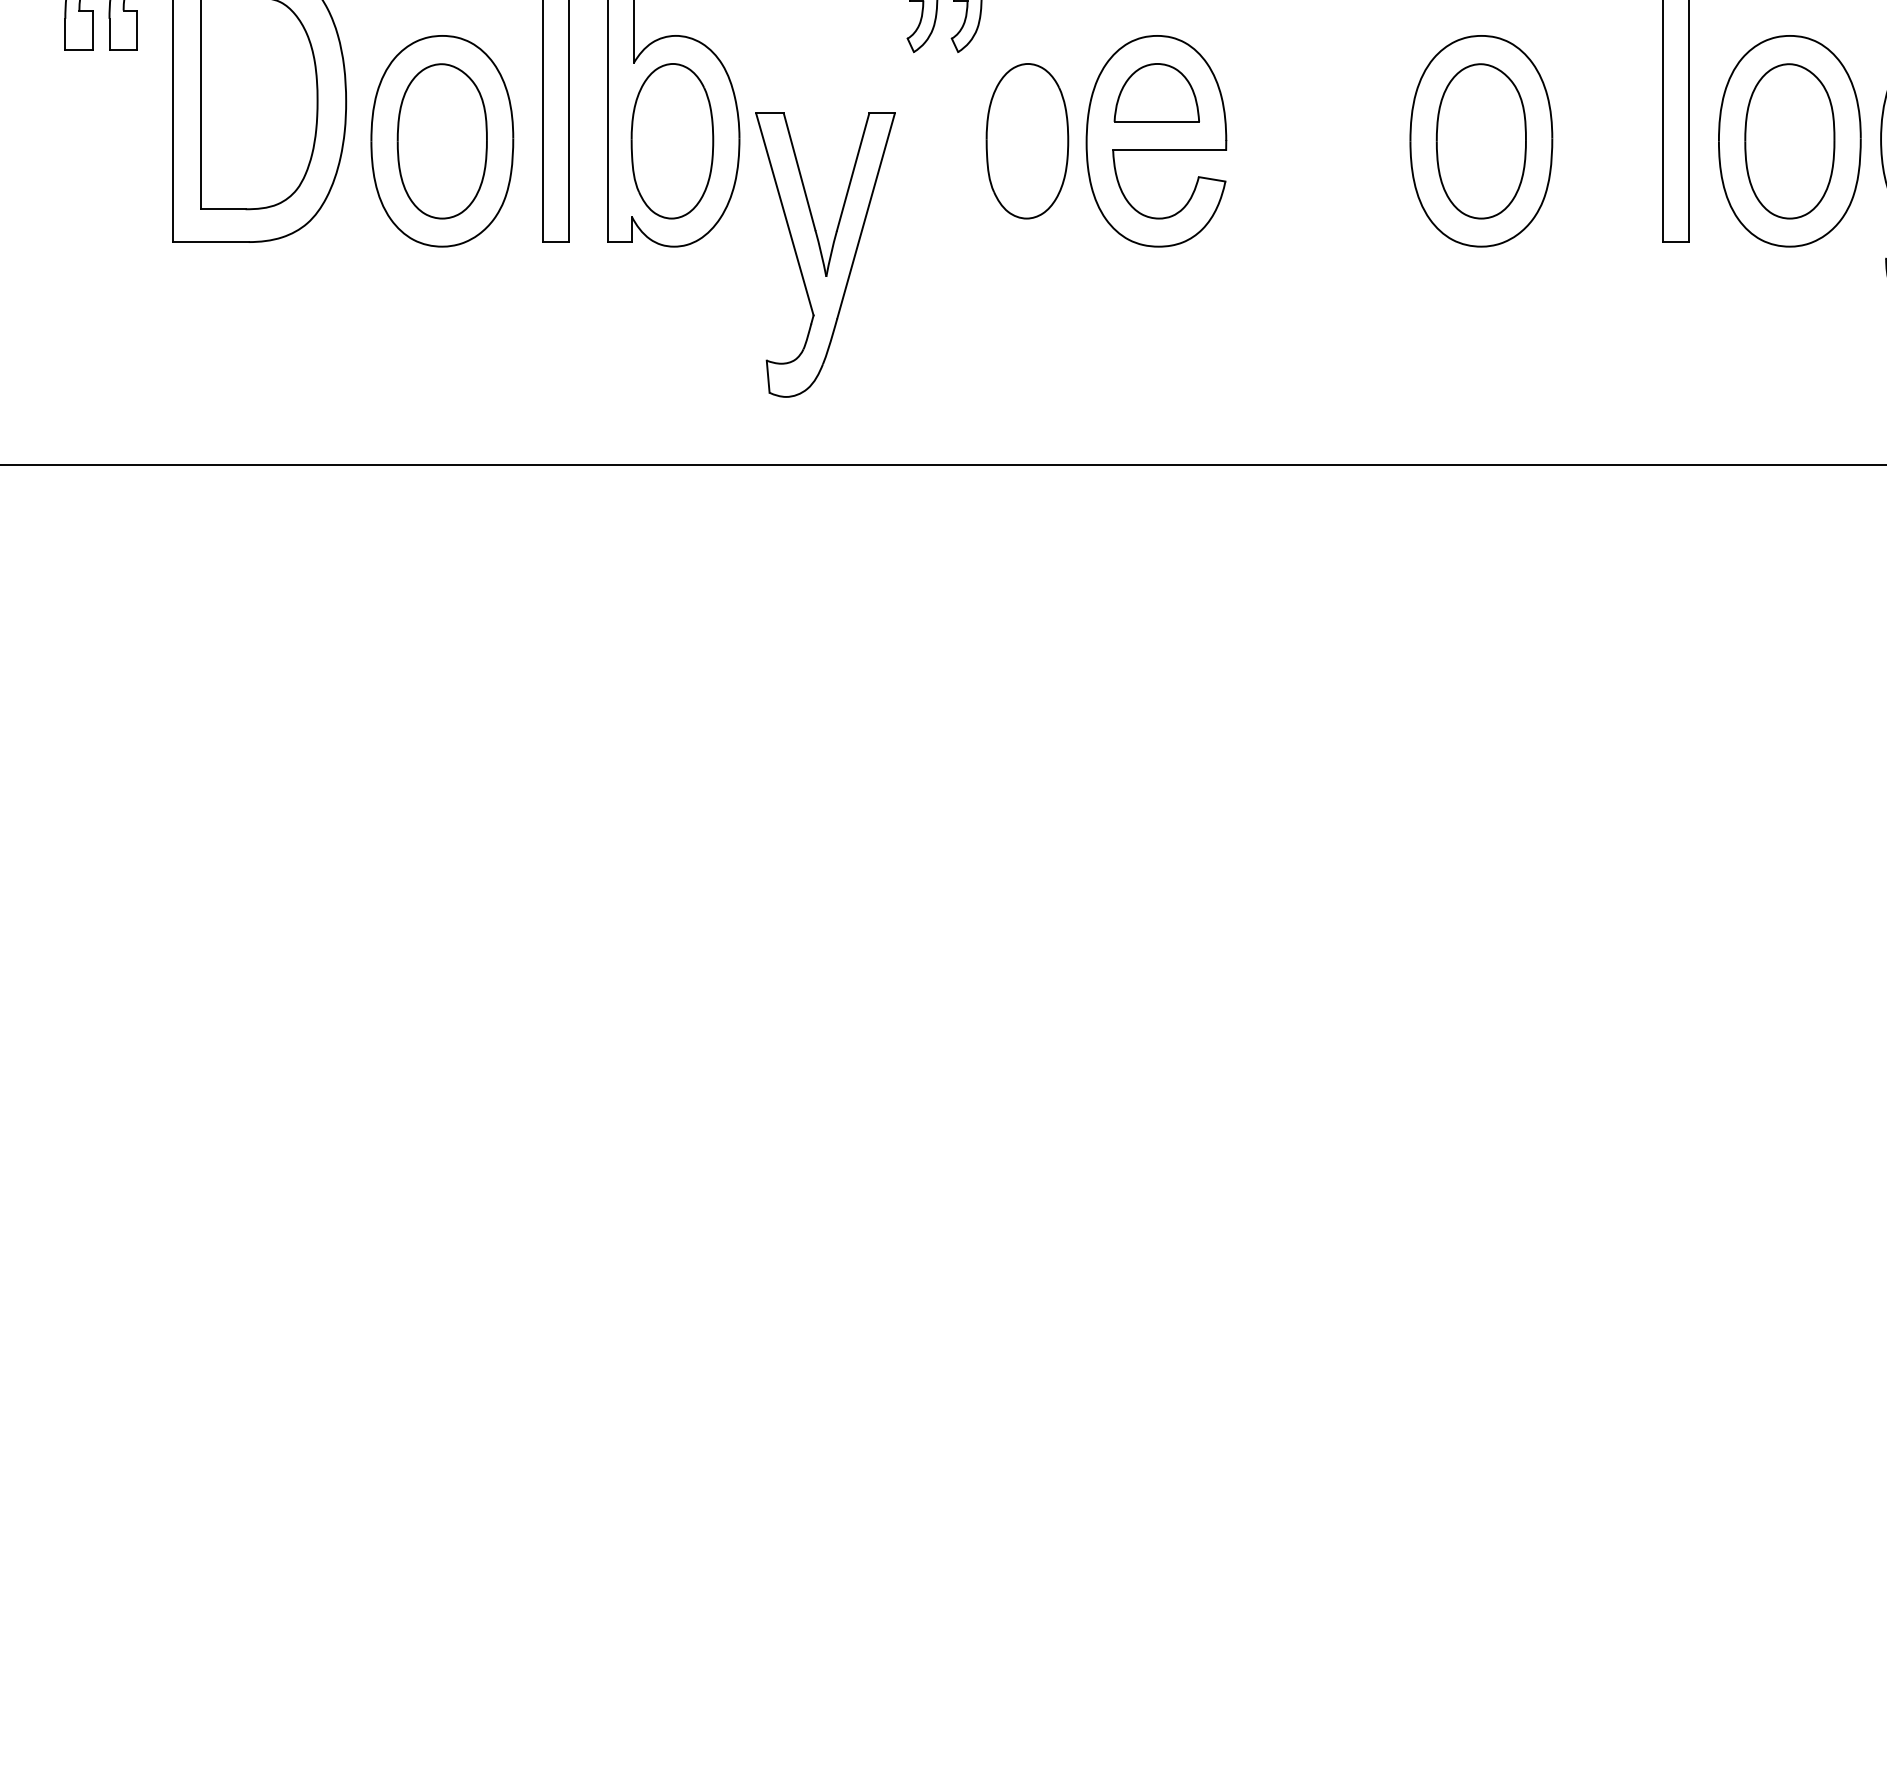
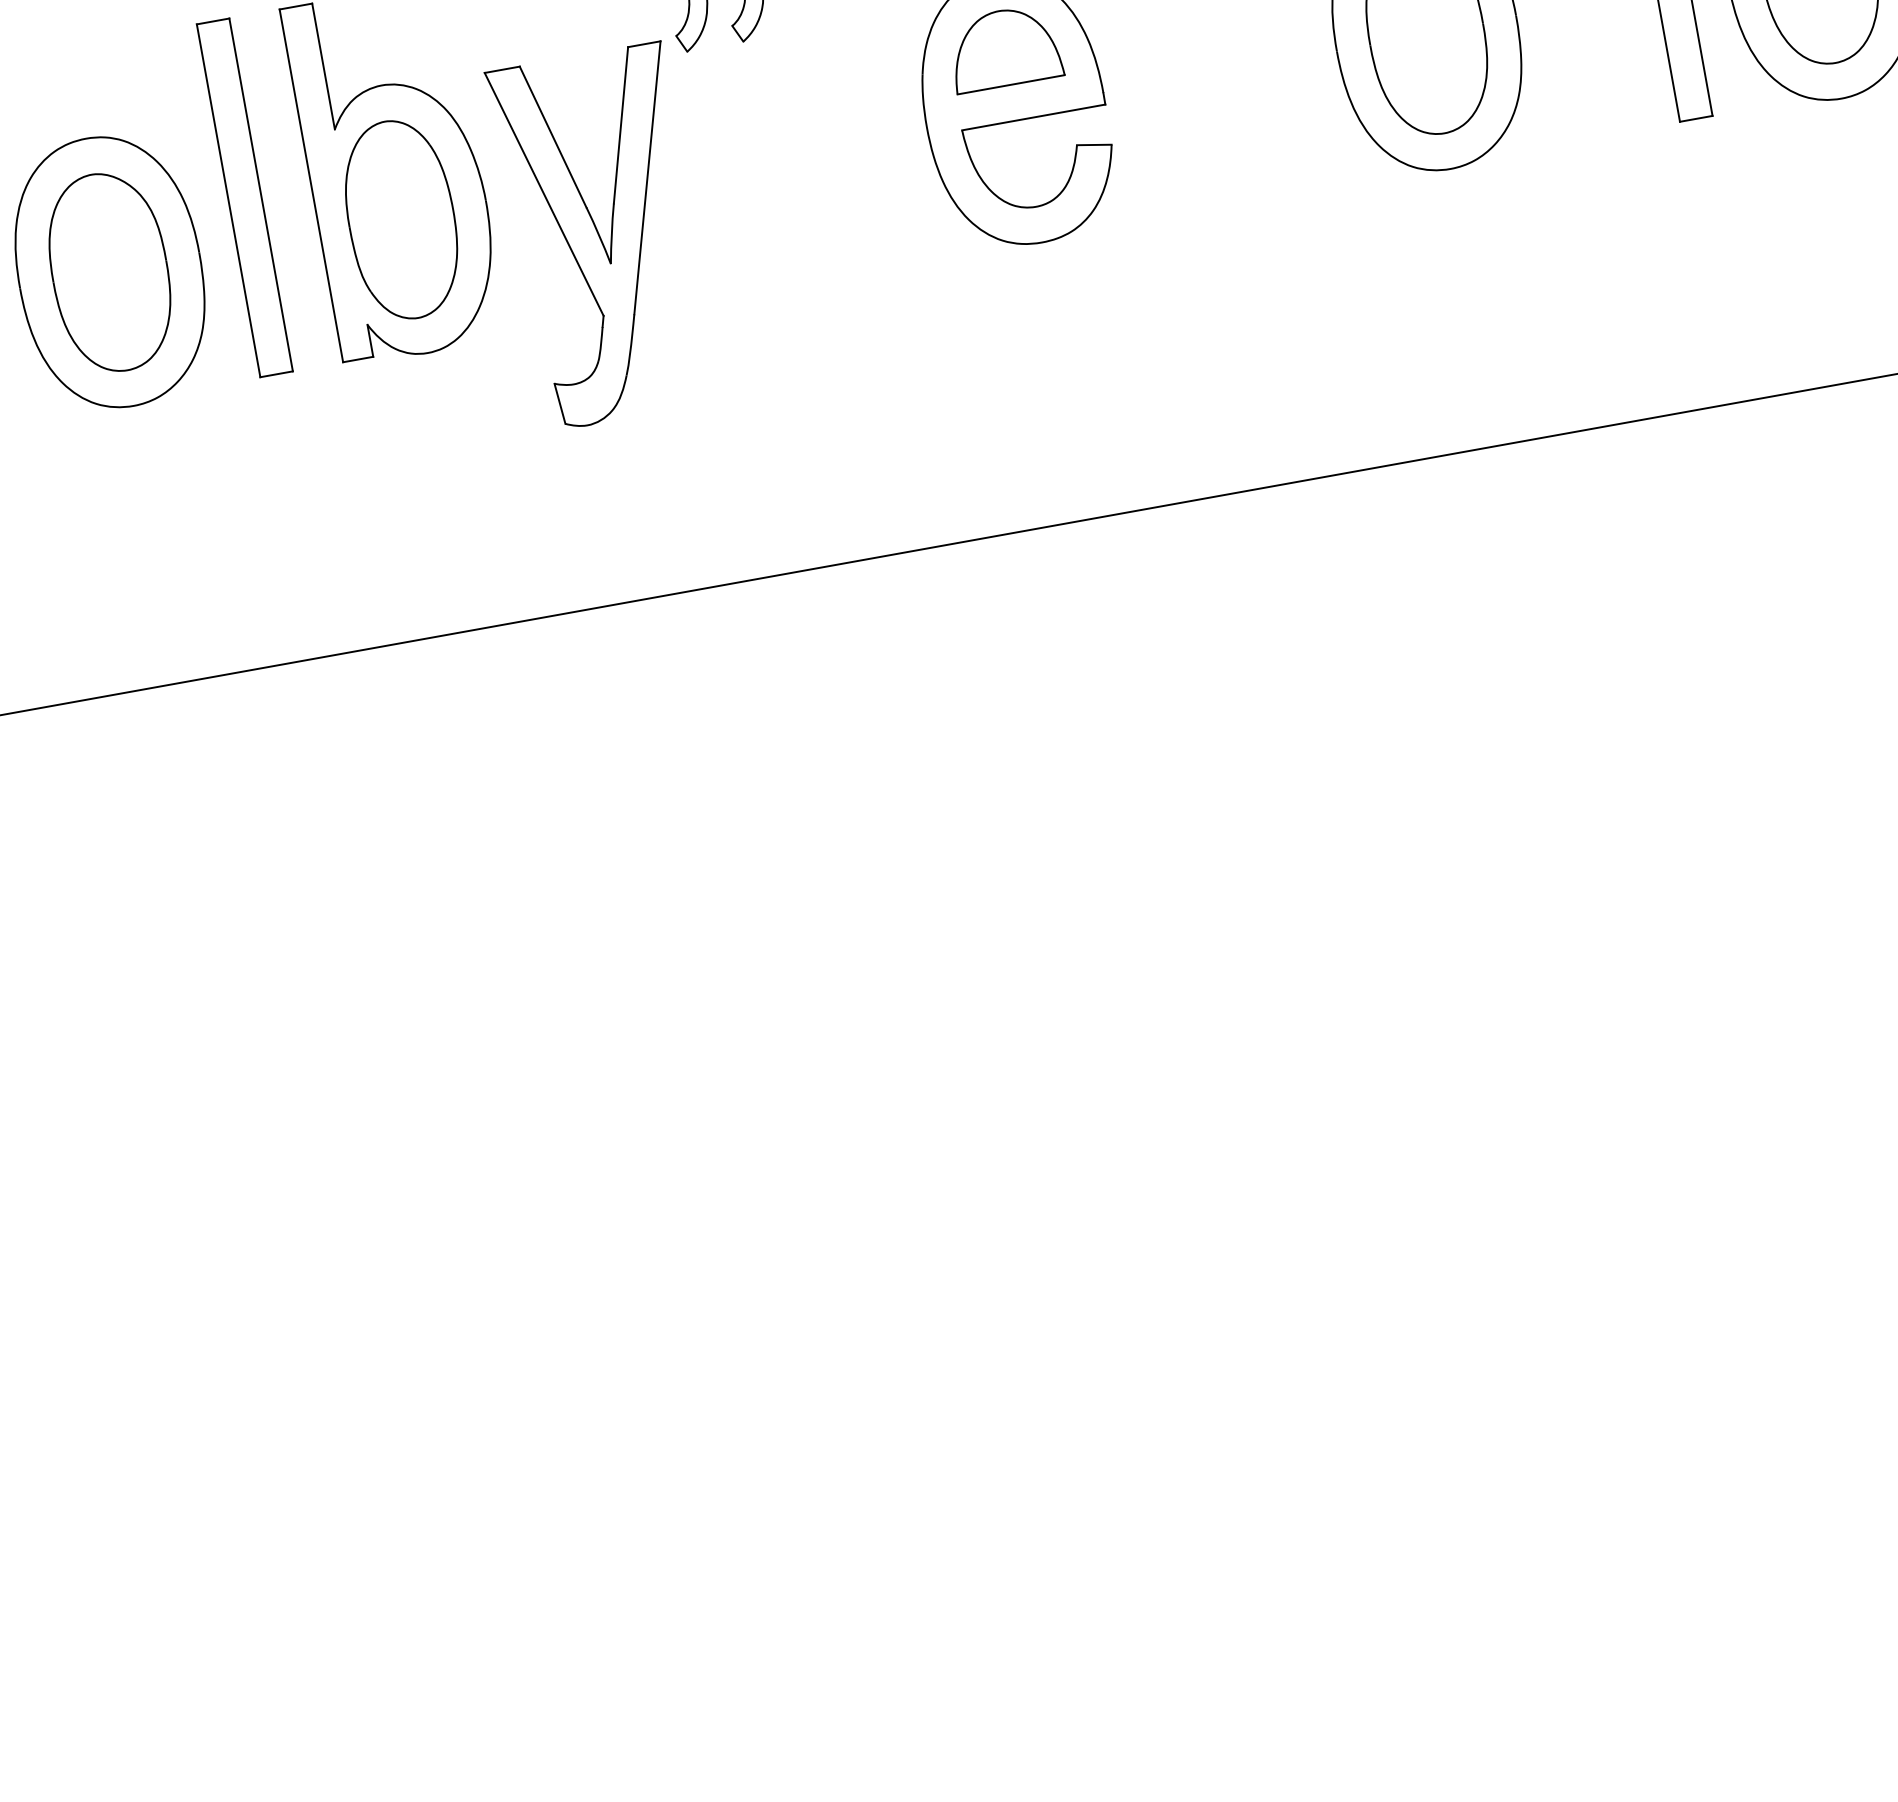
part: (1027, 141) -> (851, 139), removed
part: (825, 254) -> (604, 235), moved

